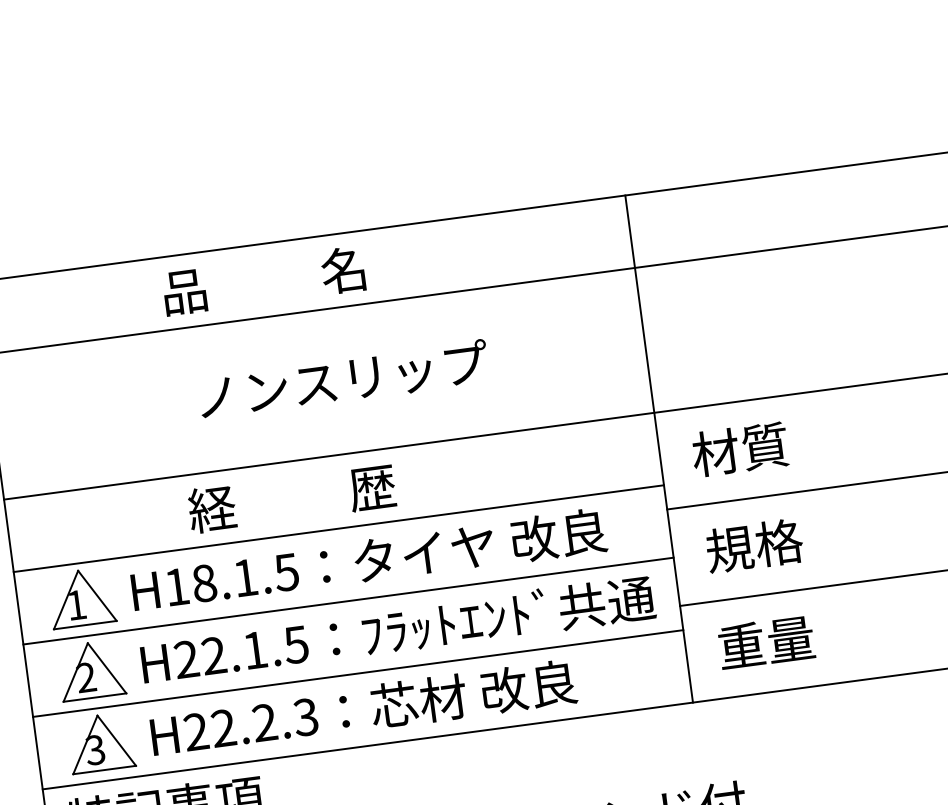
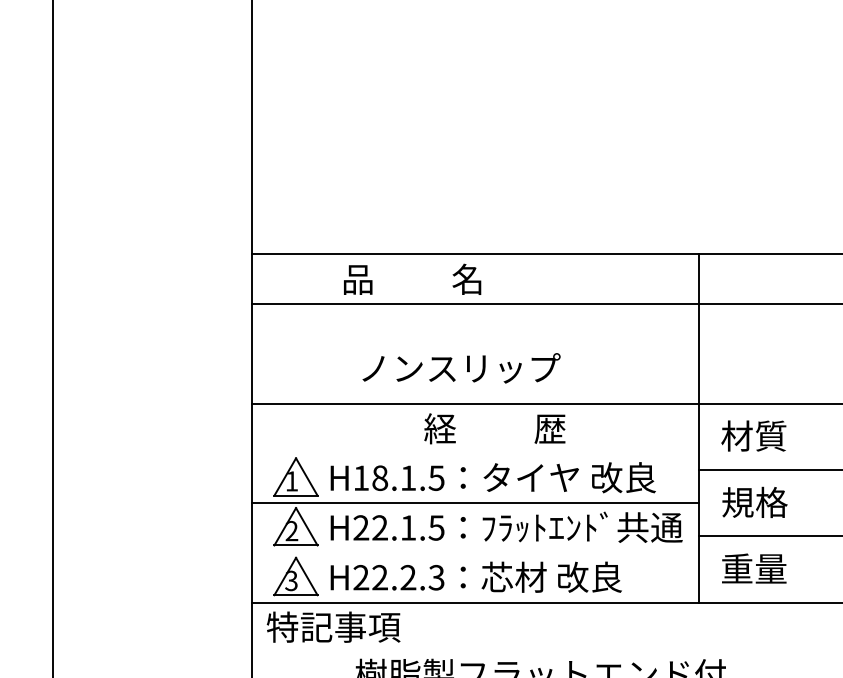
text: (263, 279) -> (412, 278), moved
text: (343, 380) -> (461, 368), moved
text: (291, 498) -> (494, 428), moved
line: (338, 528) -> (475, 453), removed
line: (357, 673) -> (475, 552), removed

